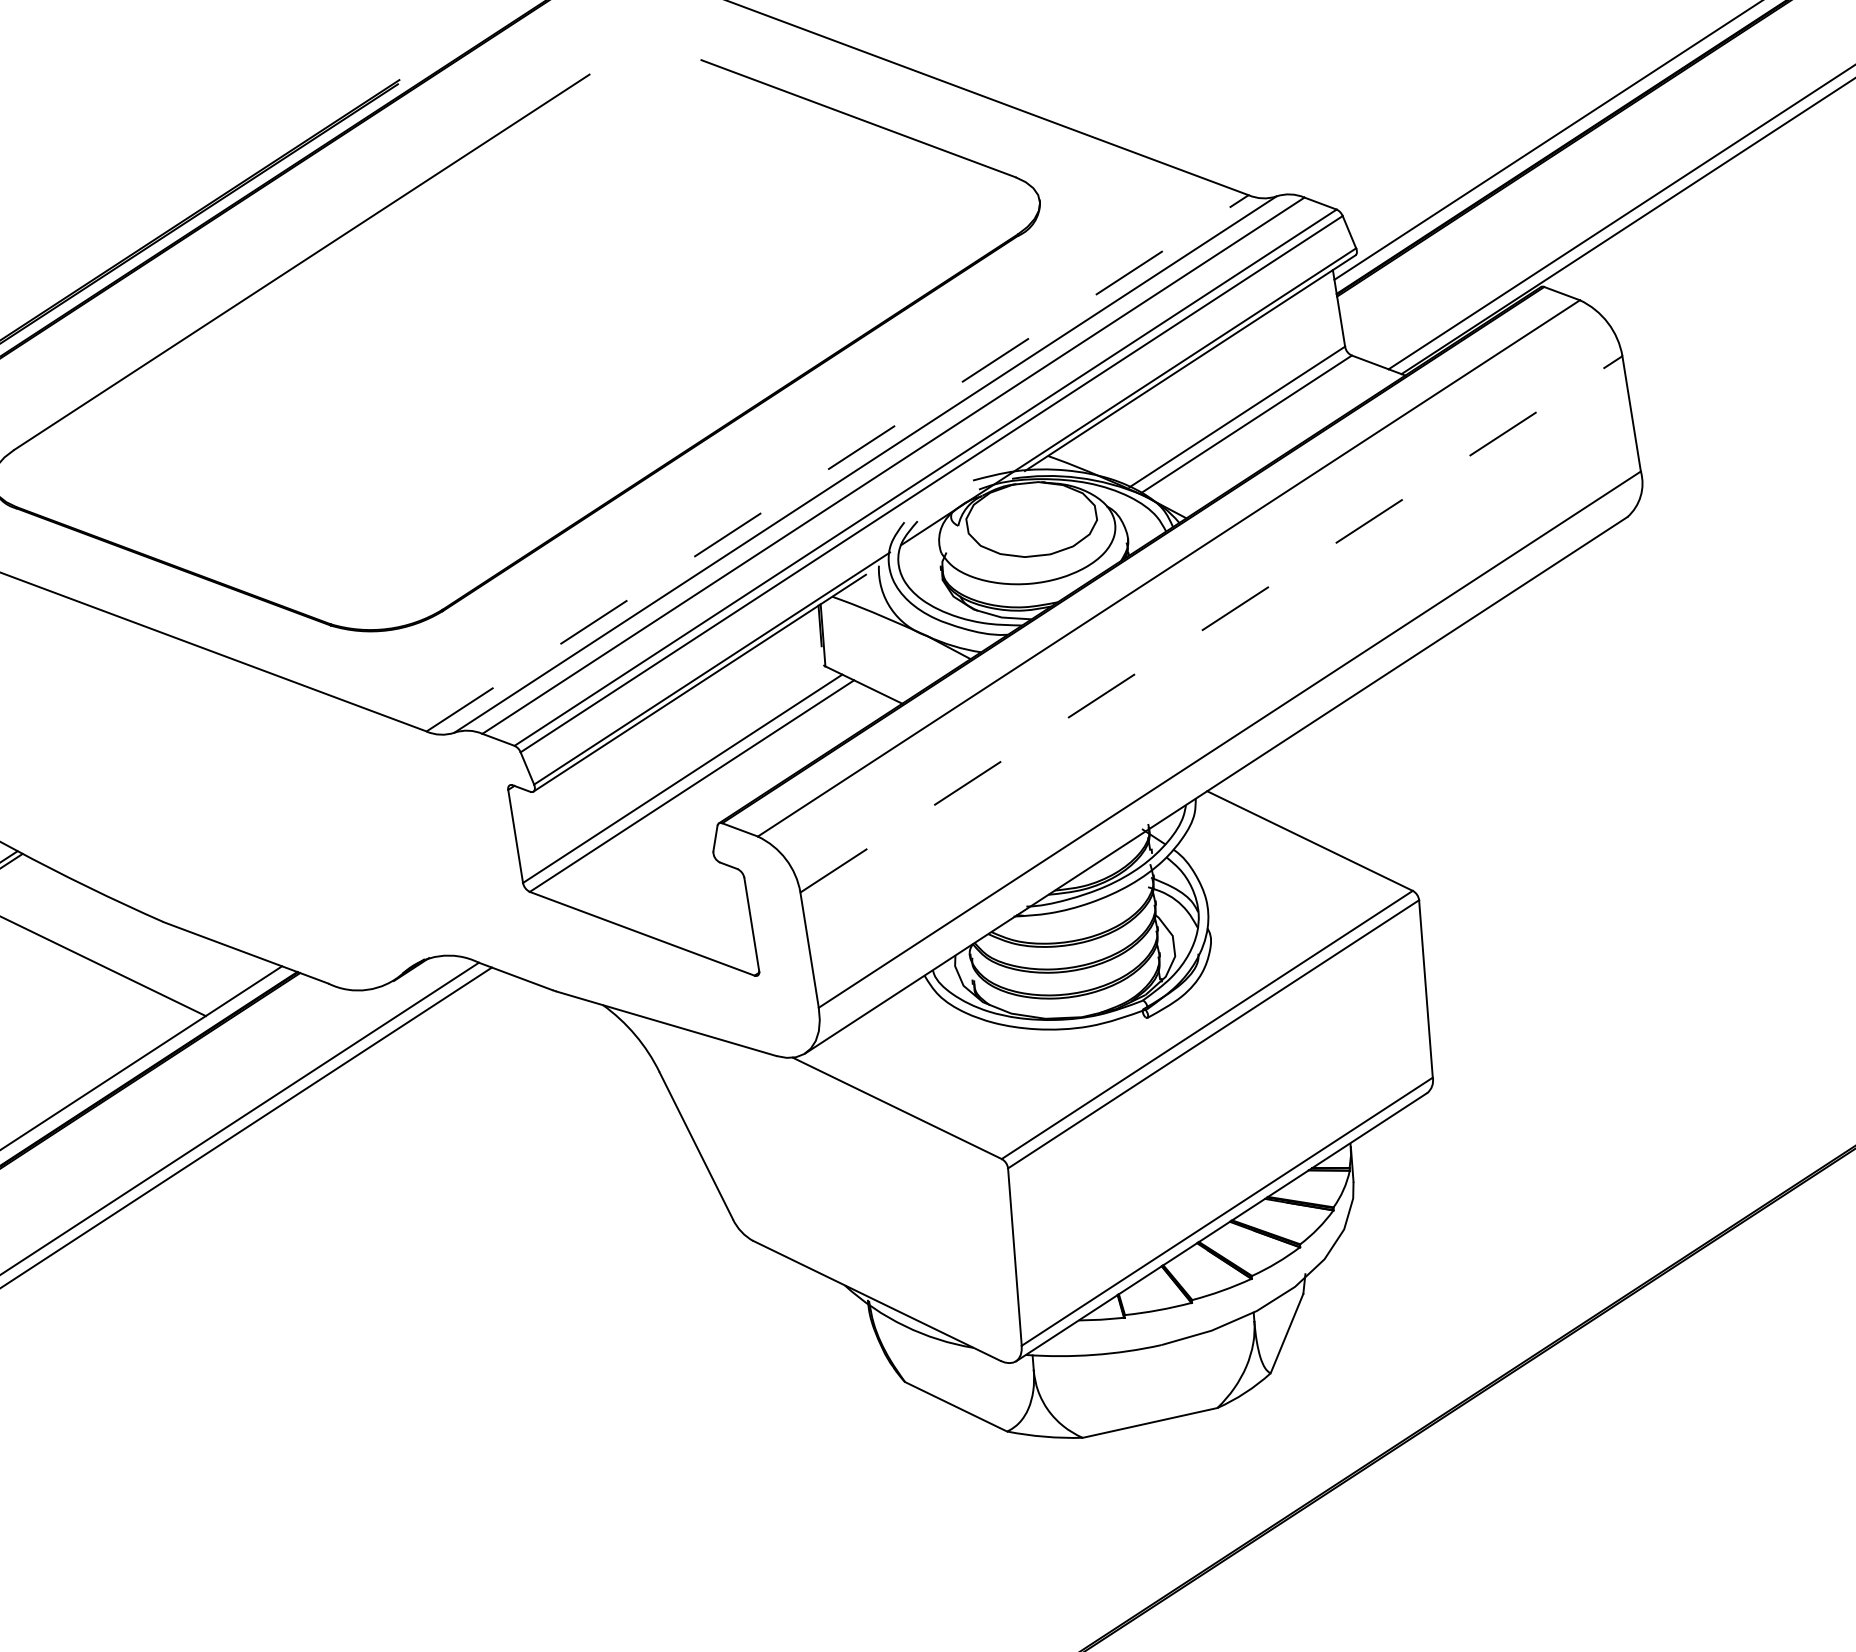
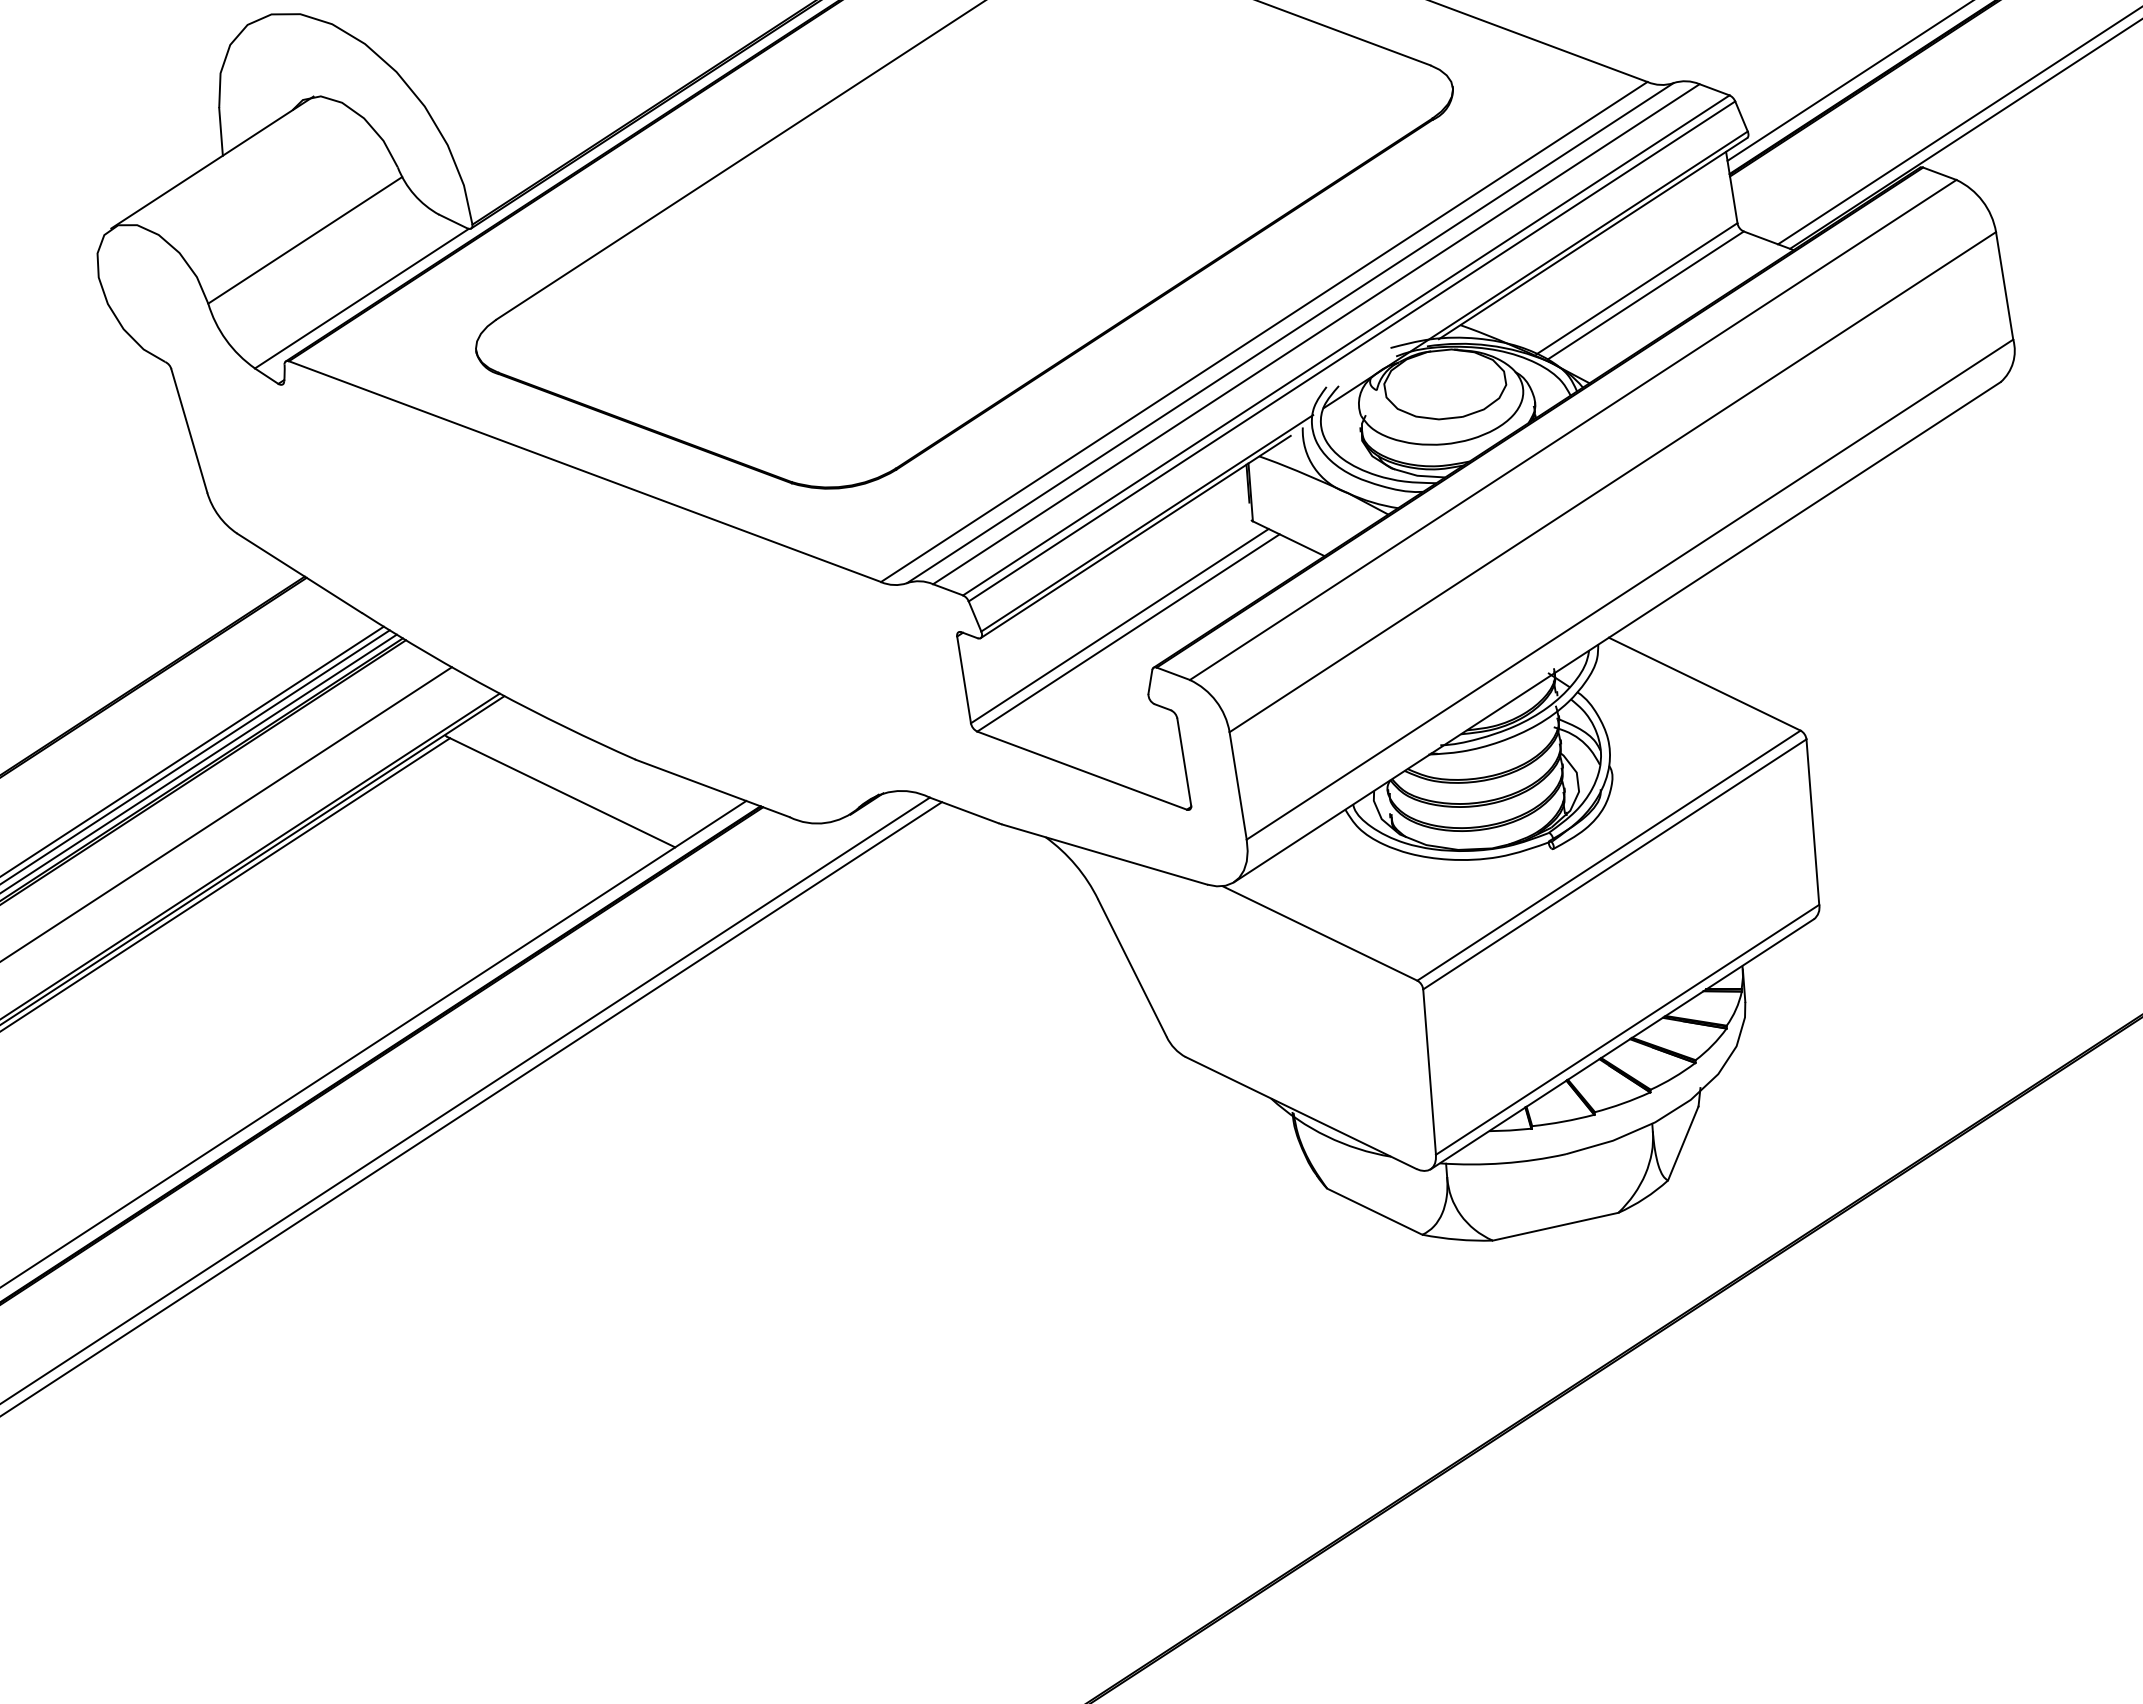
line: (837, 463) -> (1264, 332), dashed -> solid
line: (1211, 624) -> (1612, 482), dashed -> solid

